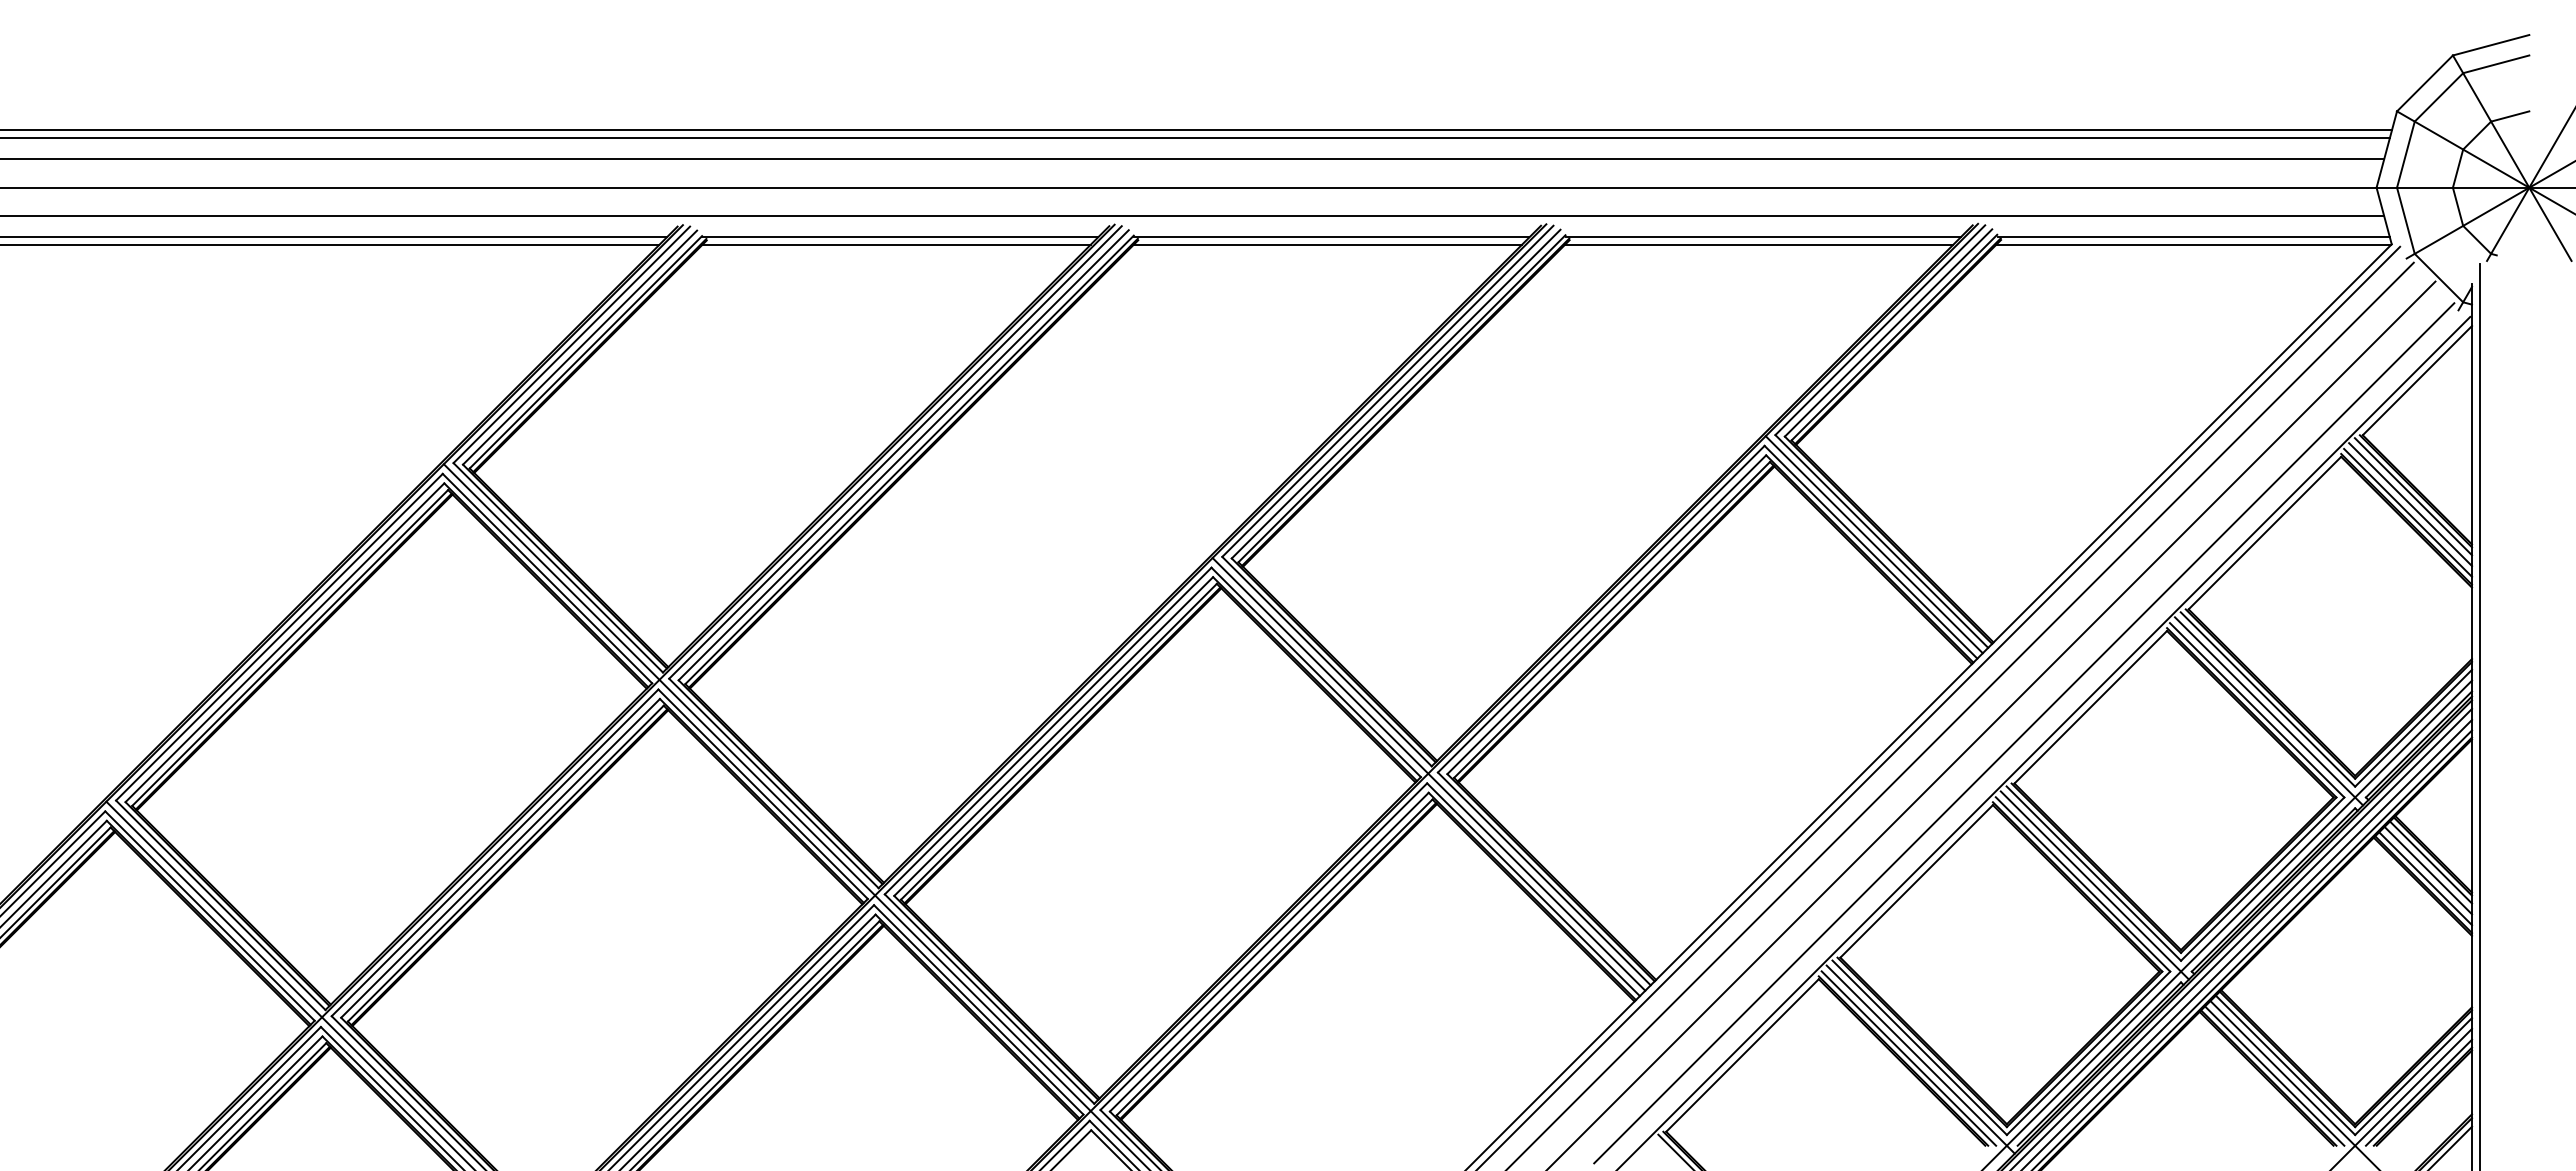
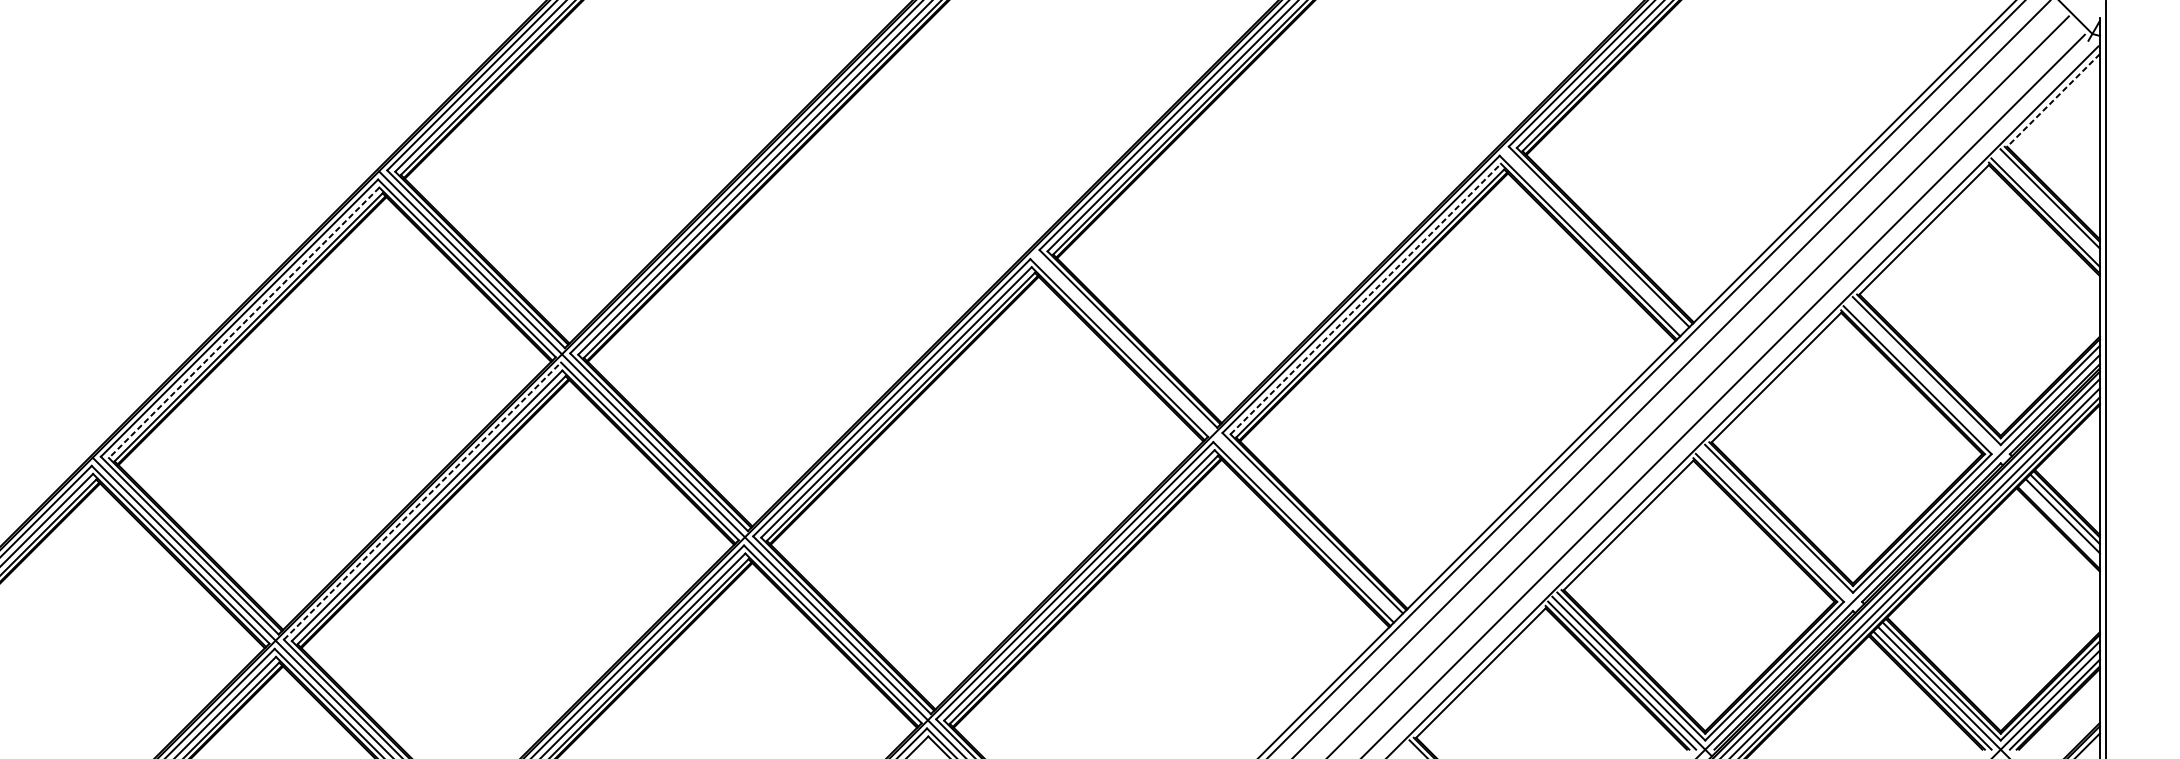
line: (2417, 380) -> (2053, 100), solid -> dashed
line: (2410, 504) -> (2047, 205), removed
line: (1873, 544) -> (1592, 239), removed
line: (1607, 614) -> (1366, 298), solid -> dashed
line: (284, 643) -> (243, 323), solid -> dashed
line: (2268, 711) -> (1927, 381), removed
line: (1428, 774) -> (1214, 434), removed
line: (495, 852) -> (422, 500), solid -> dashed
line: (2425, 878) -> (2060, 522), removed
line: (2094, 885) -> (1779, 528), removed

